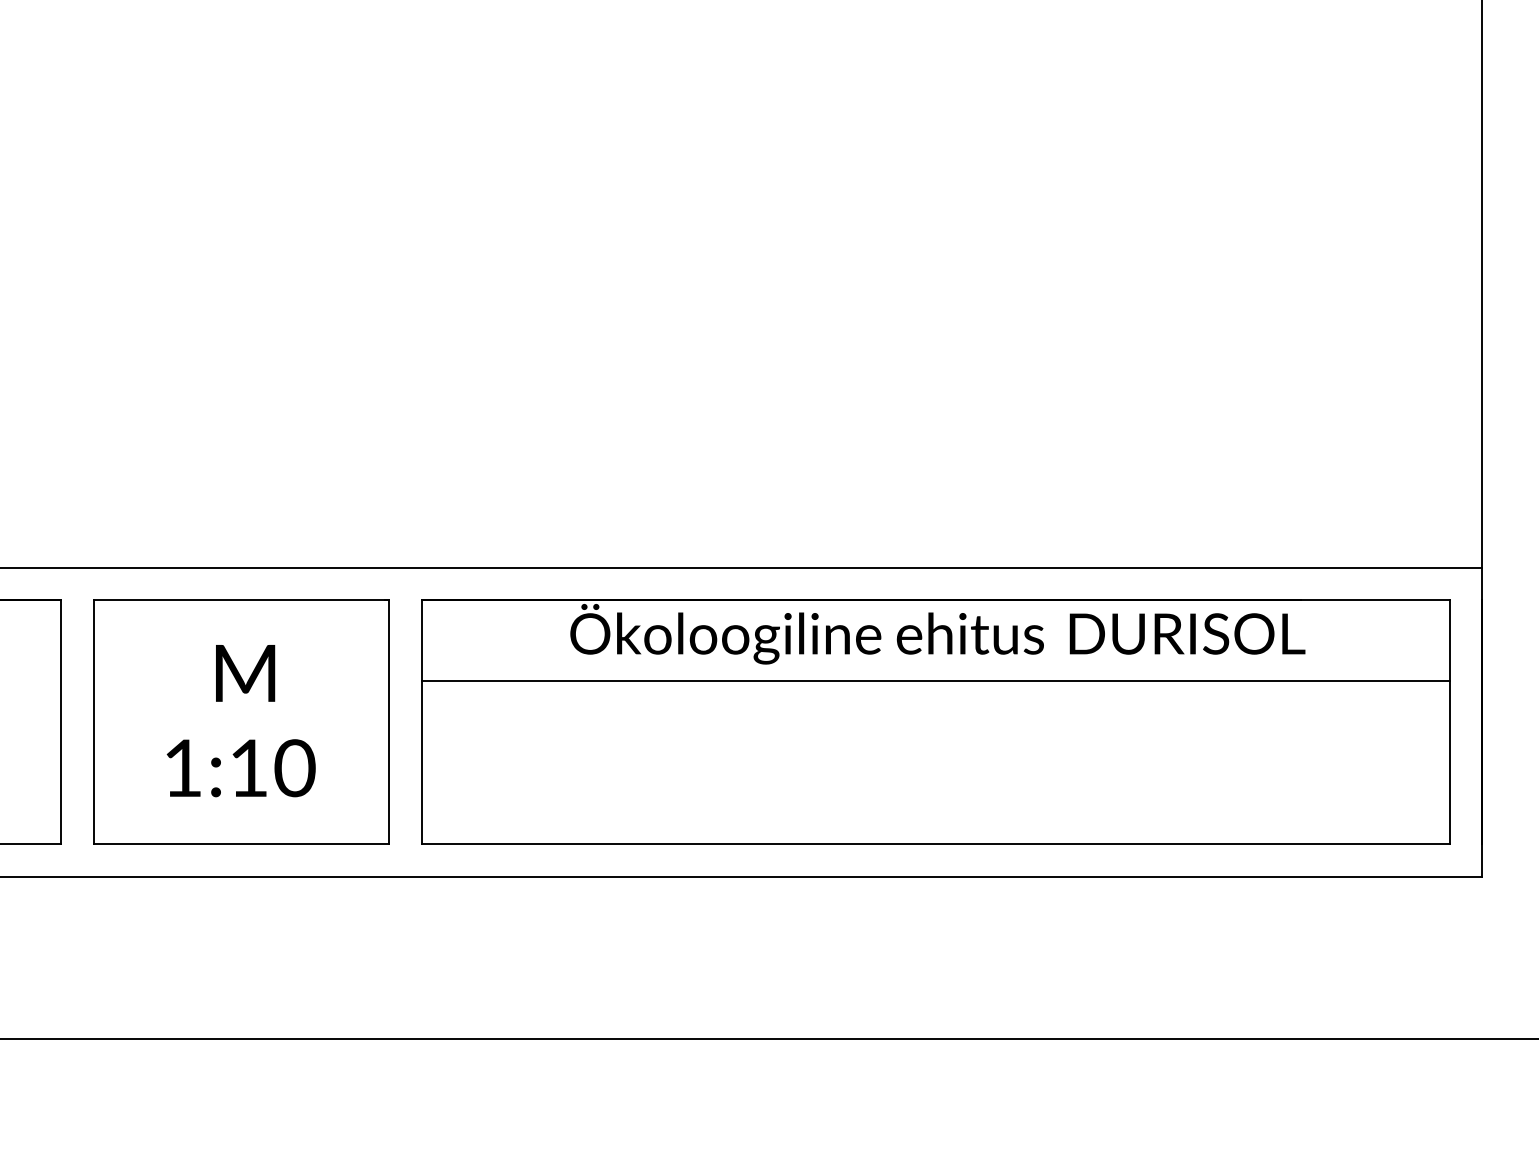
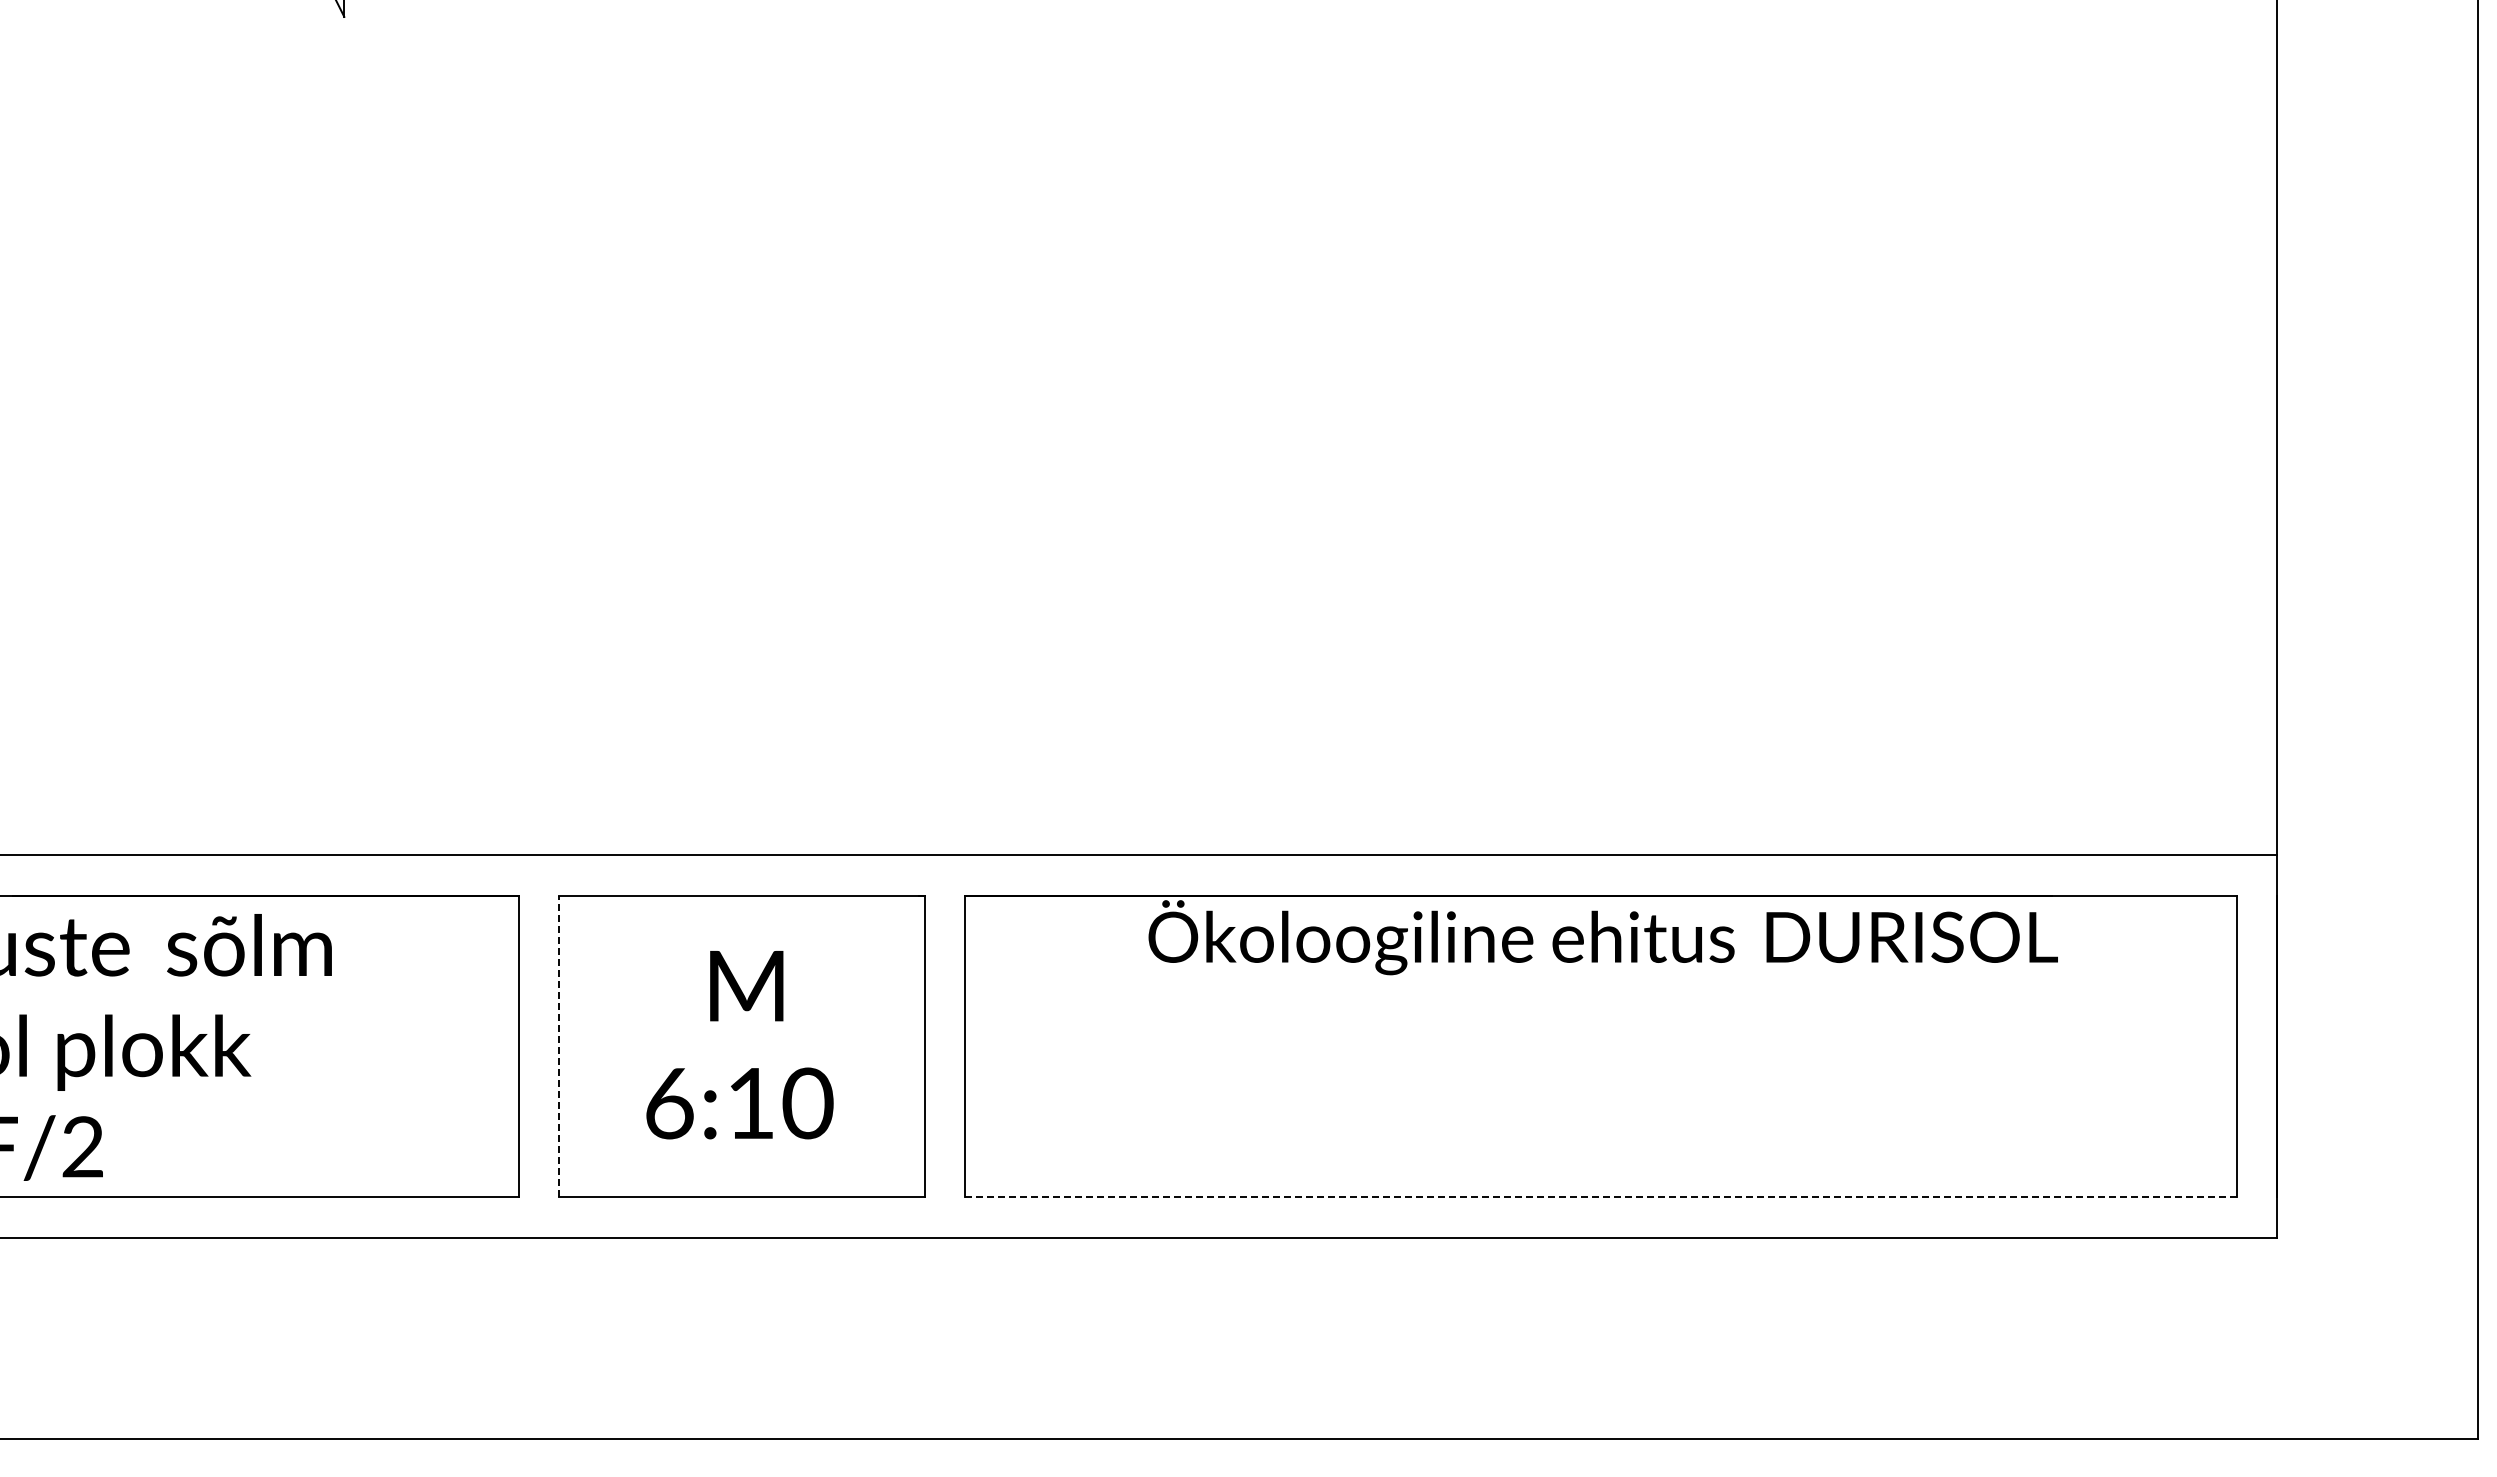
line: (935, 681) -> (1600, 996), removed
line: (93, 722) -> (558, 1046), solid -> dashed
text: (183, 768) -> (669, 1103), 1:10 -> 6:10
line: (935, 844) -> (1600, 1197), solid -> dashed

